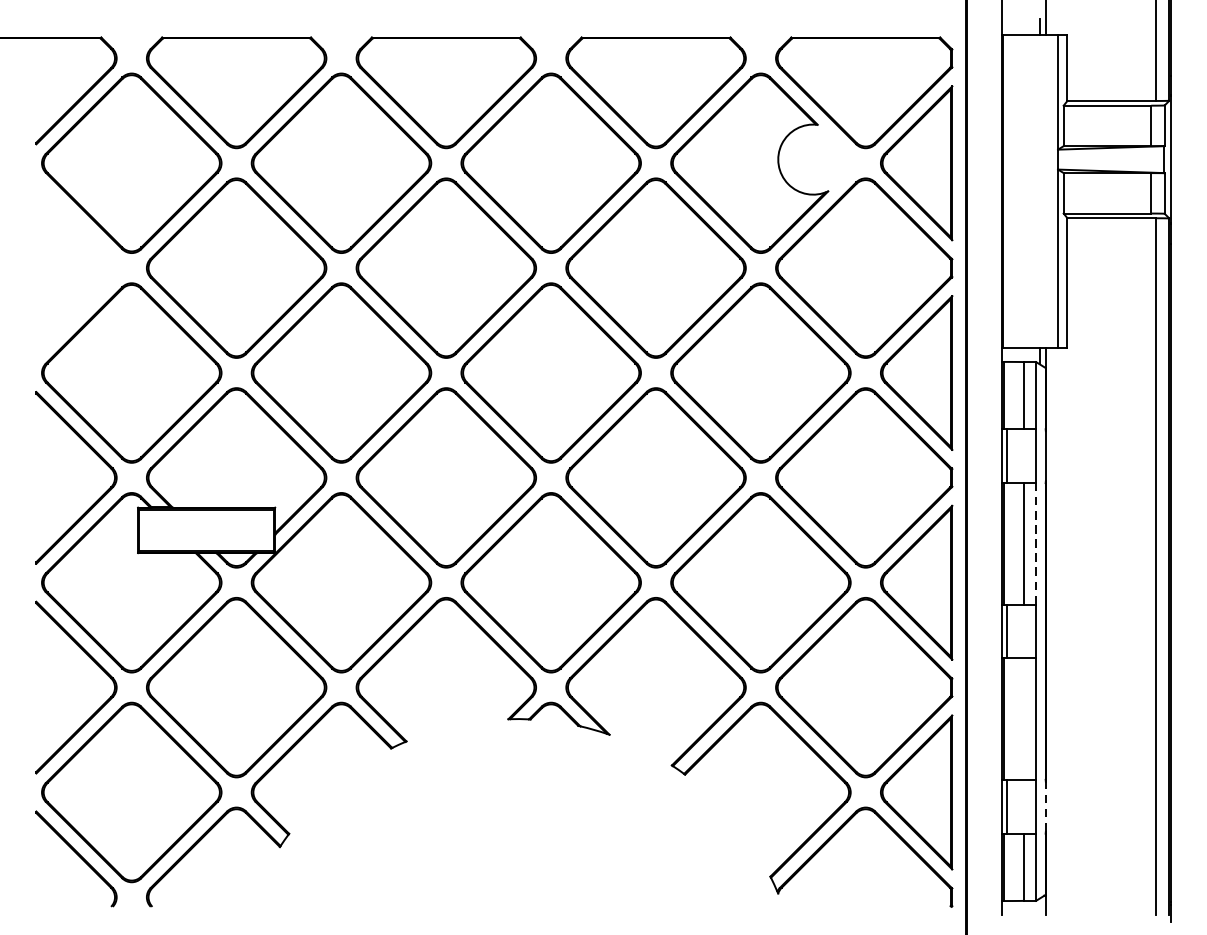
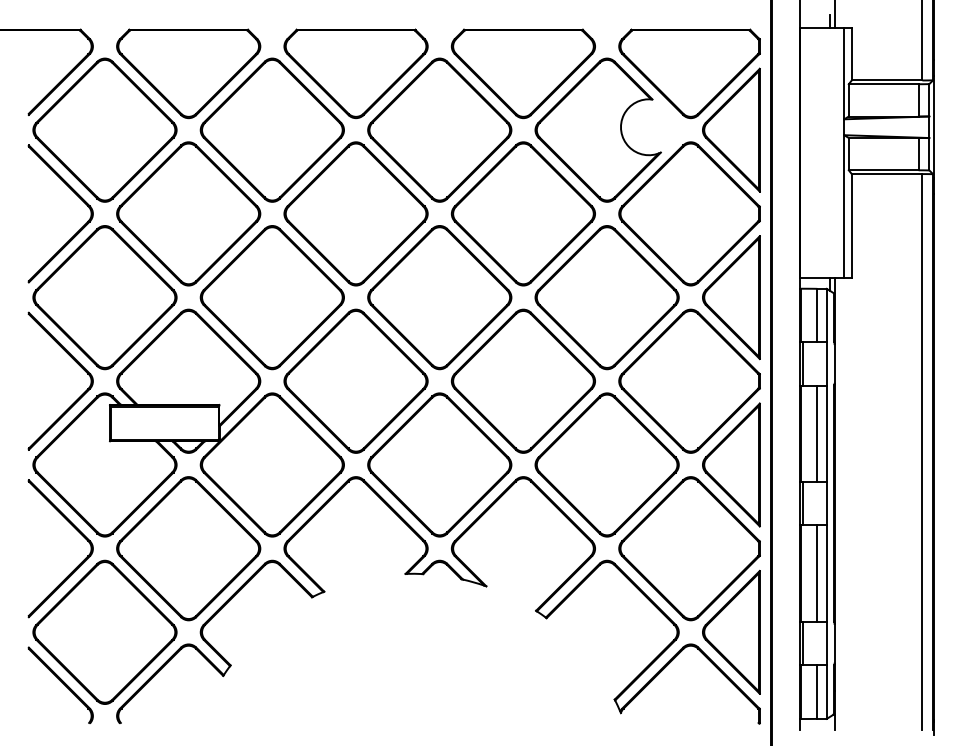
part: (97, 246) -> (77, 196), added
line: (1035, 543) -> (826, 433), dashed -> solid
line: (1024, 718) -> (817, 573), added
line: (1045, 806) -> (834, 643), dashed -> solid

